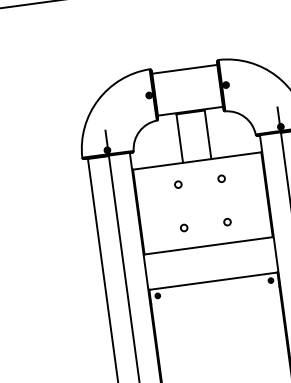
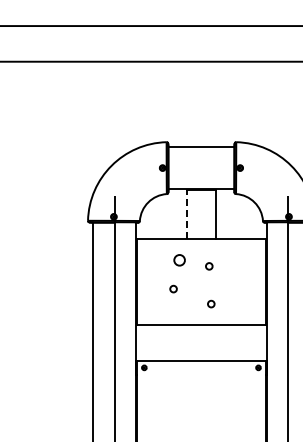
line: (180, 138) -> (187, 214), solid -> dashed
circle: (221, 178) -> (209, 266), moved
circle: (178, 184) -> (179, 260), size x1.6
circle: (227, 221) -> (211, 303), moved
circle: (184, 227) -> (173, 288), moved

